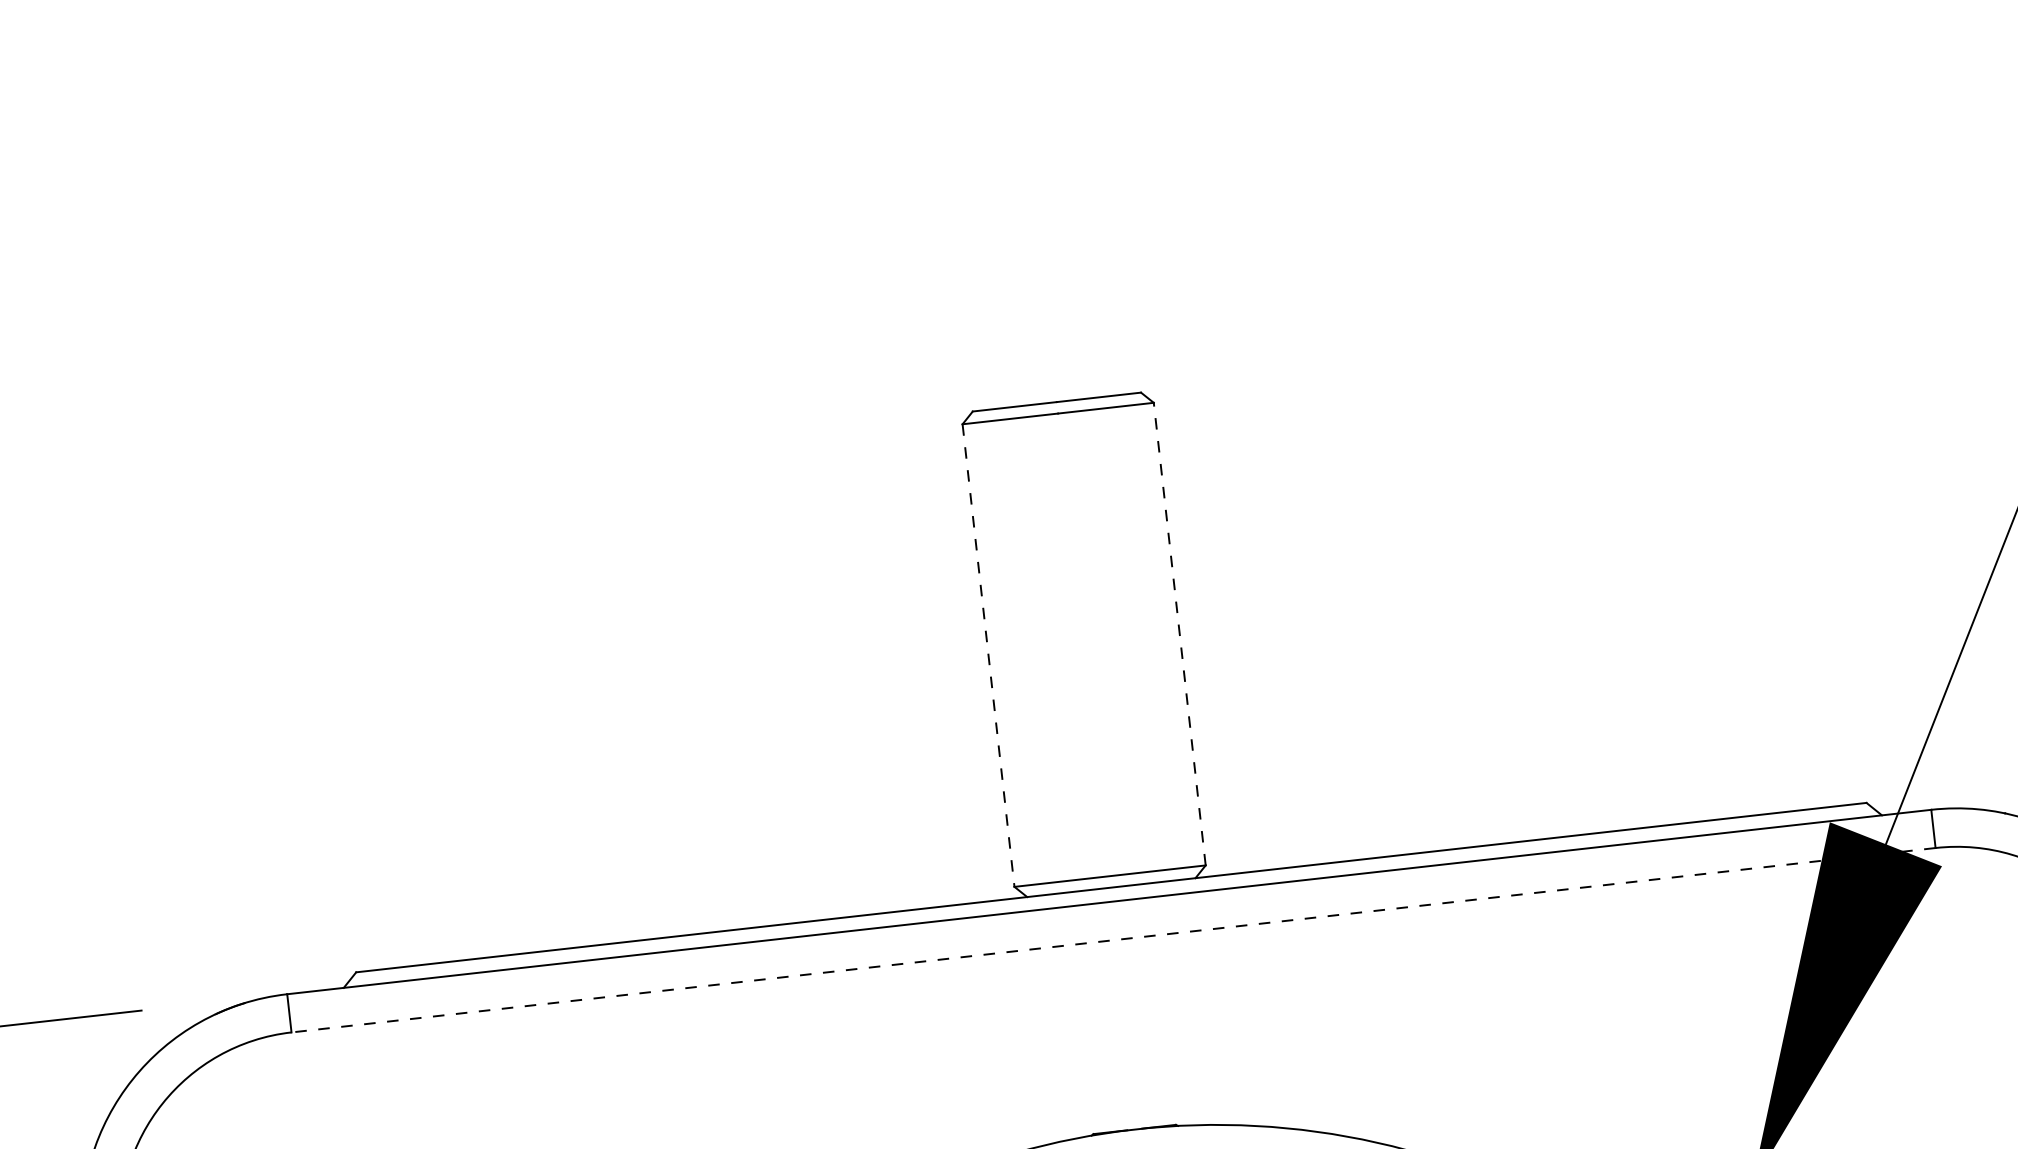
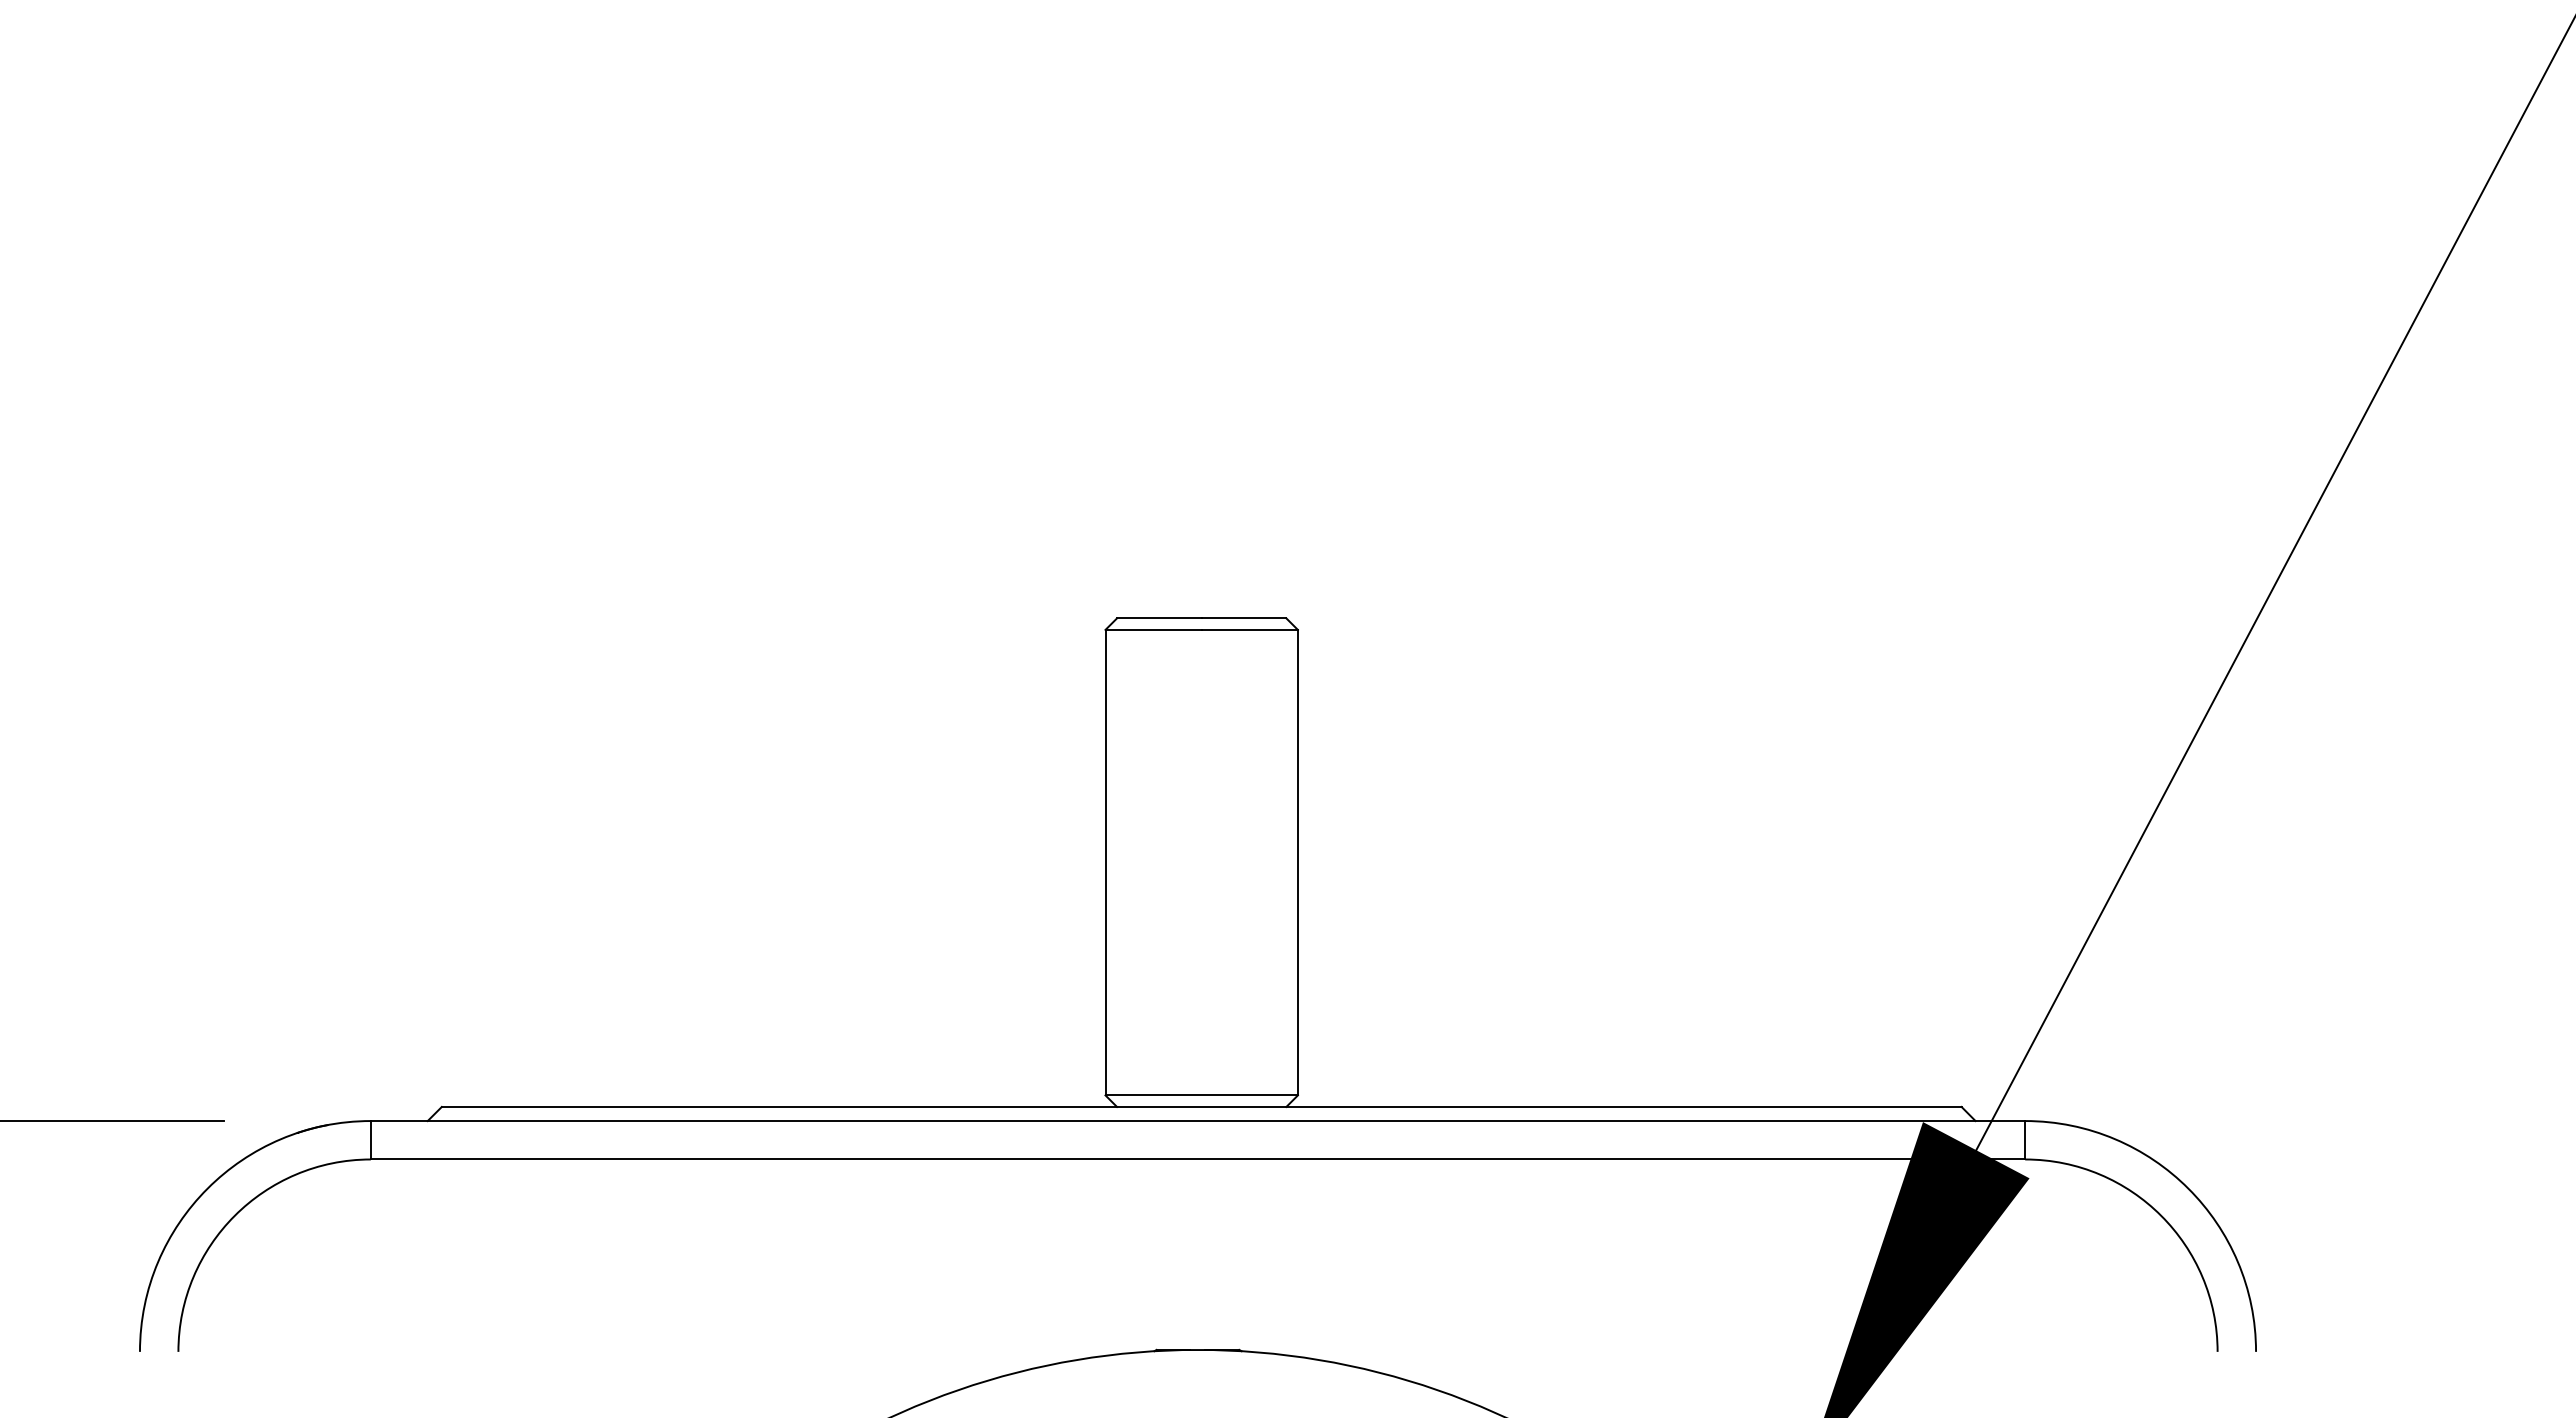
line: (1179, 634) -> (1297, 862), dashed -> solid
line: (988, 655) -> (1105, 862), dashed -> solid
line: (1113, 940) -> (1197, 1159), dashed -> solid

